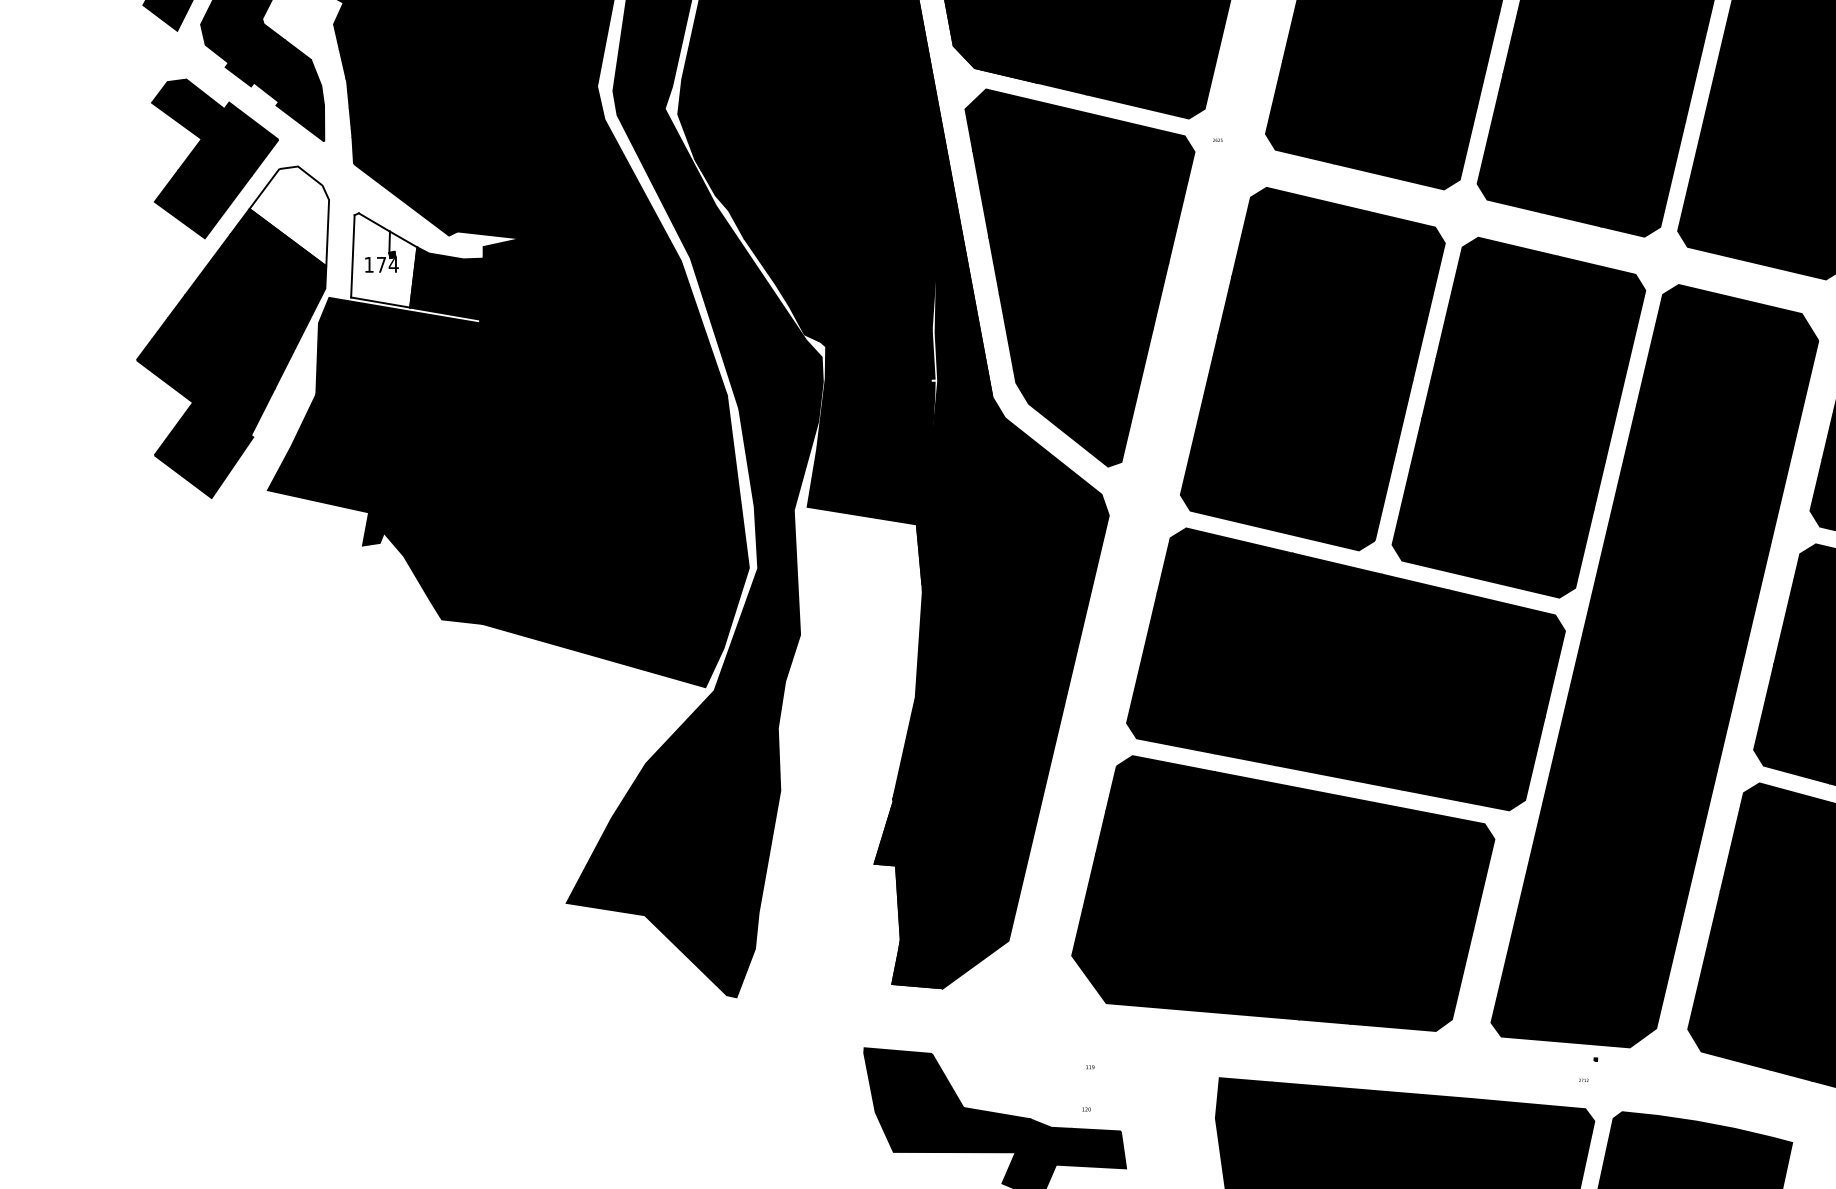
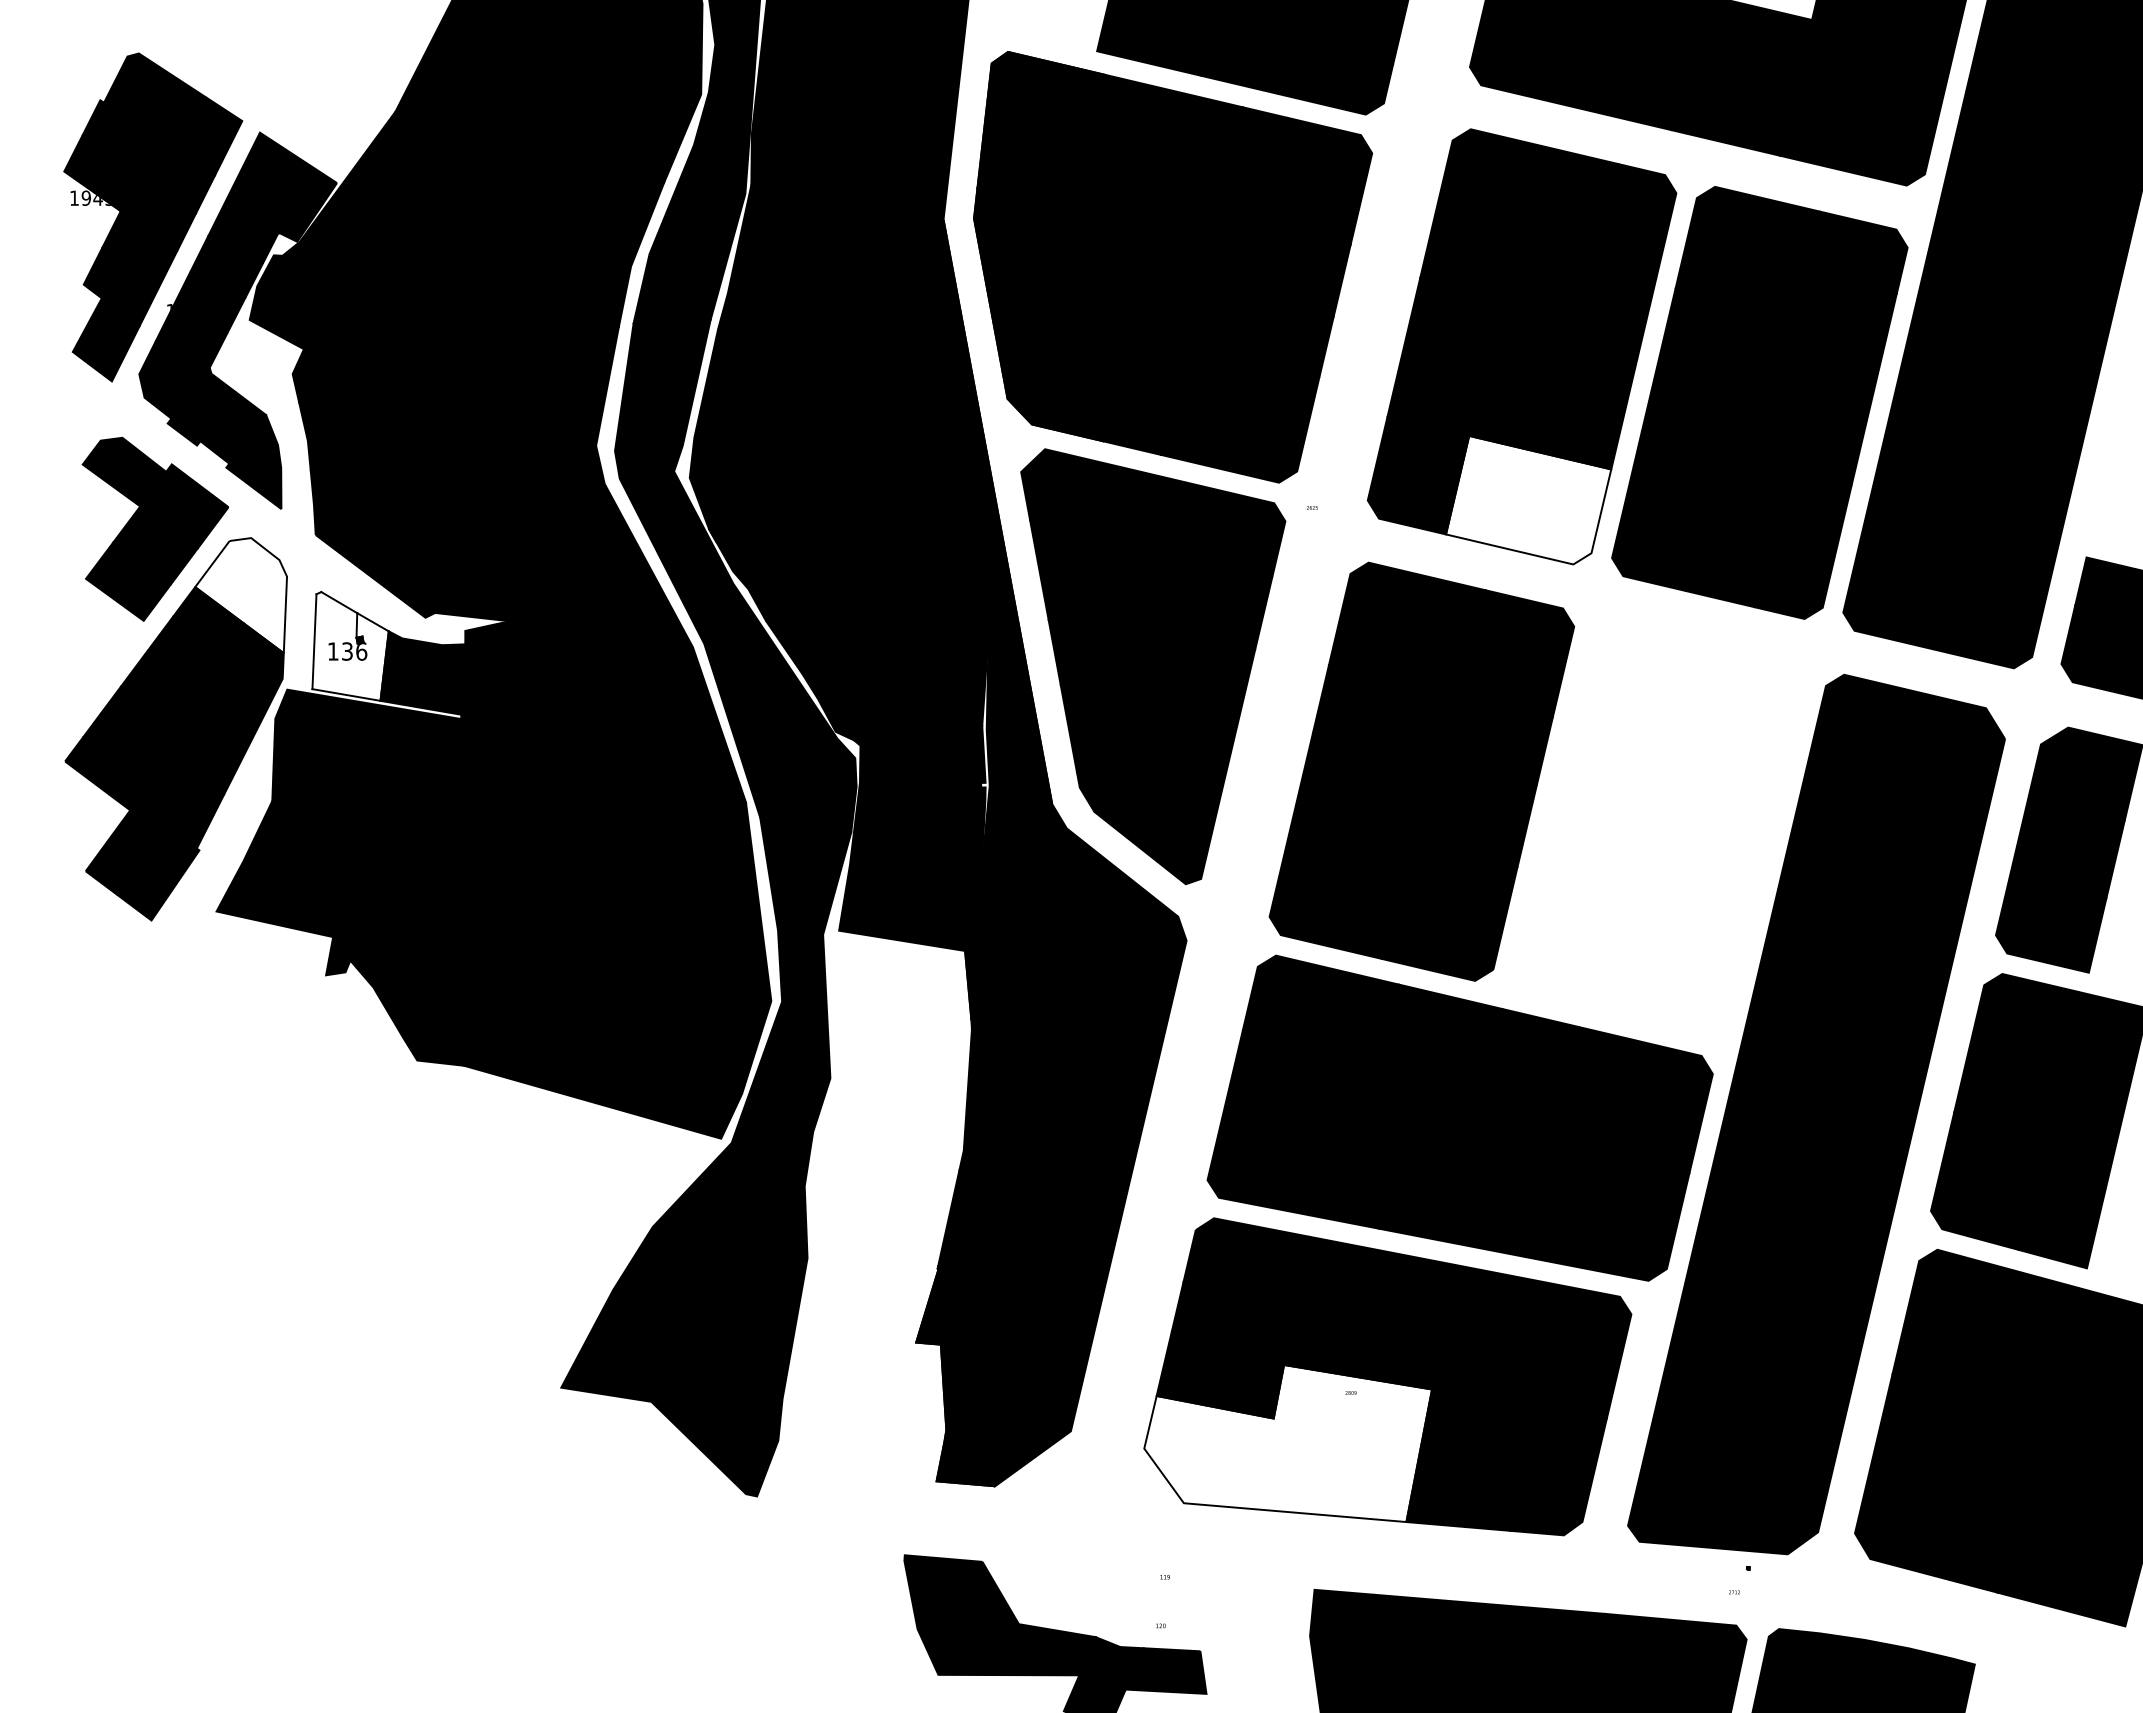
fill: (1405, 133) -> (1528, 499), removed
text: (387, 264) -> (354, 651), 174 -> 136
part: (1518, 417) -> (1659, 827), removed
fill: (1197, 951) -> (1288, 1443), removed

